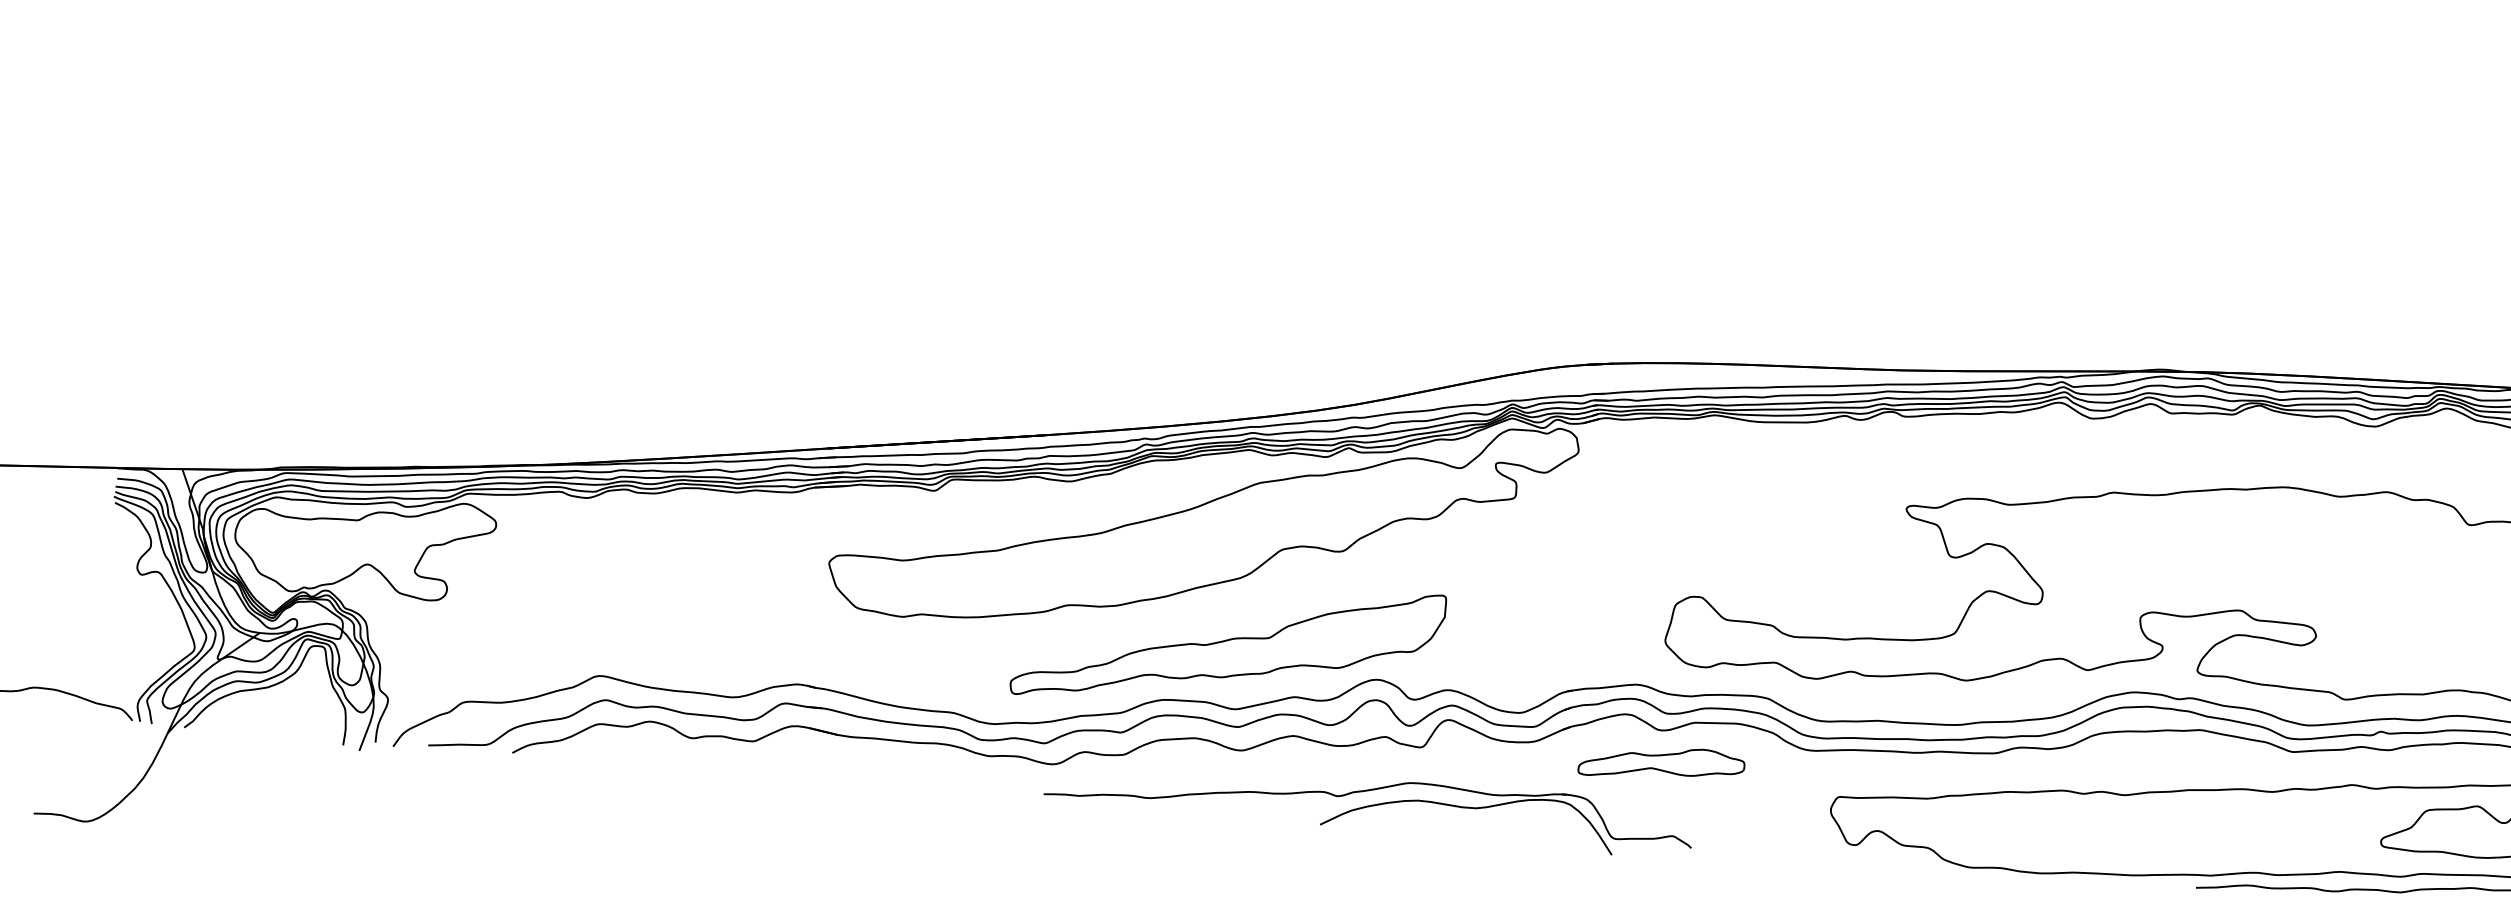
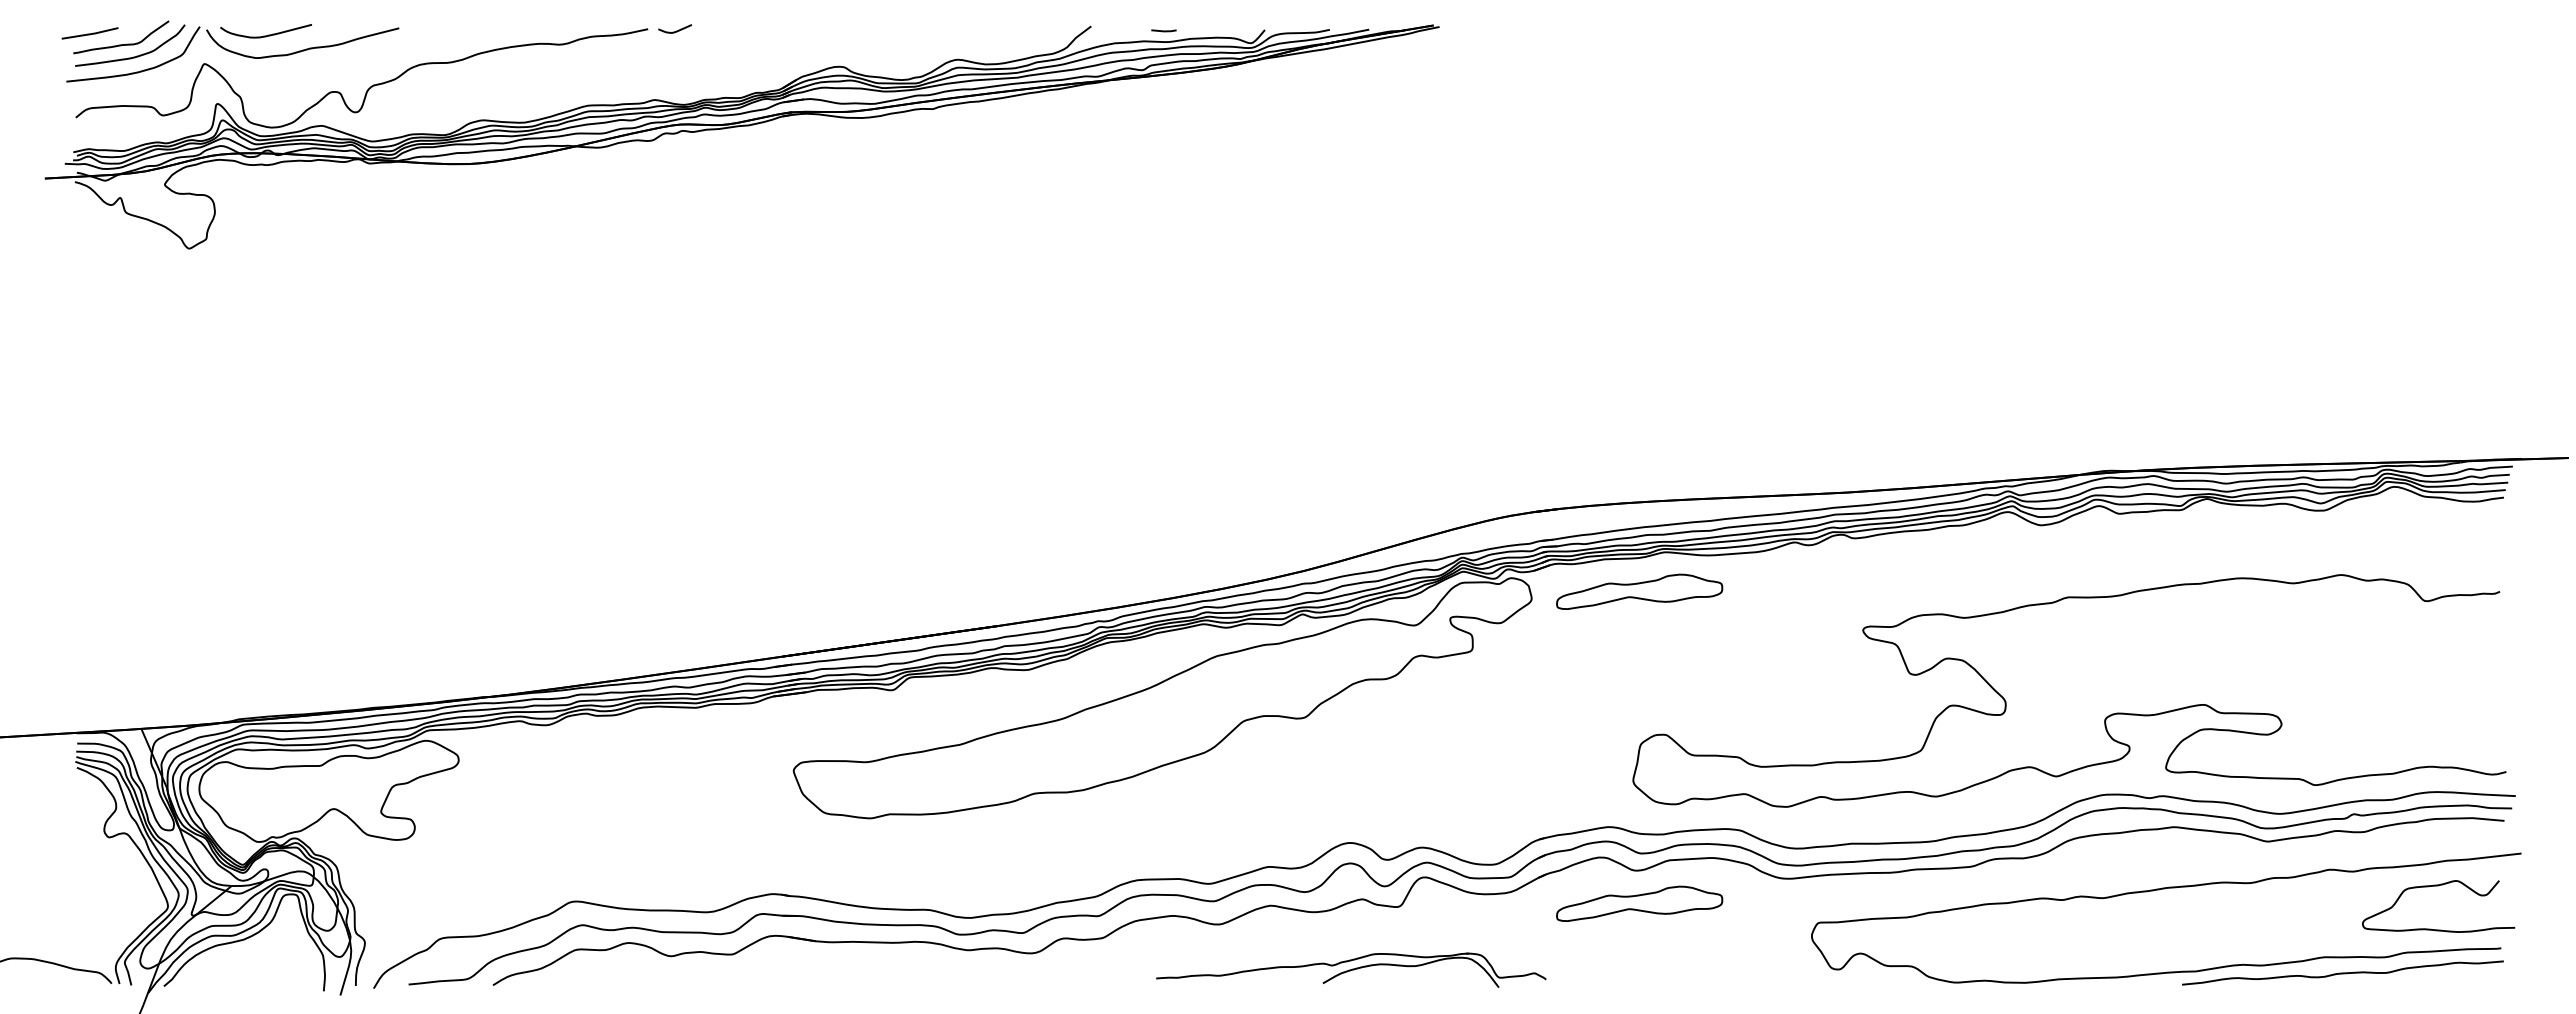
part: (1686, 452) -> (1639, 591), added
part: (1227, 645) -> (1197, 820), removed
part: (1369, 807) -> (1351, 970), size x0.6

